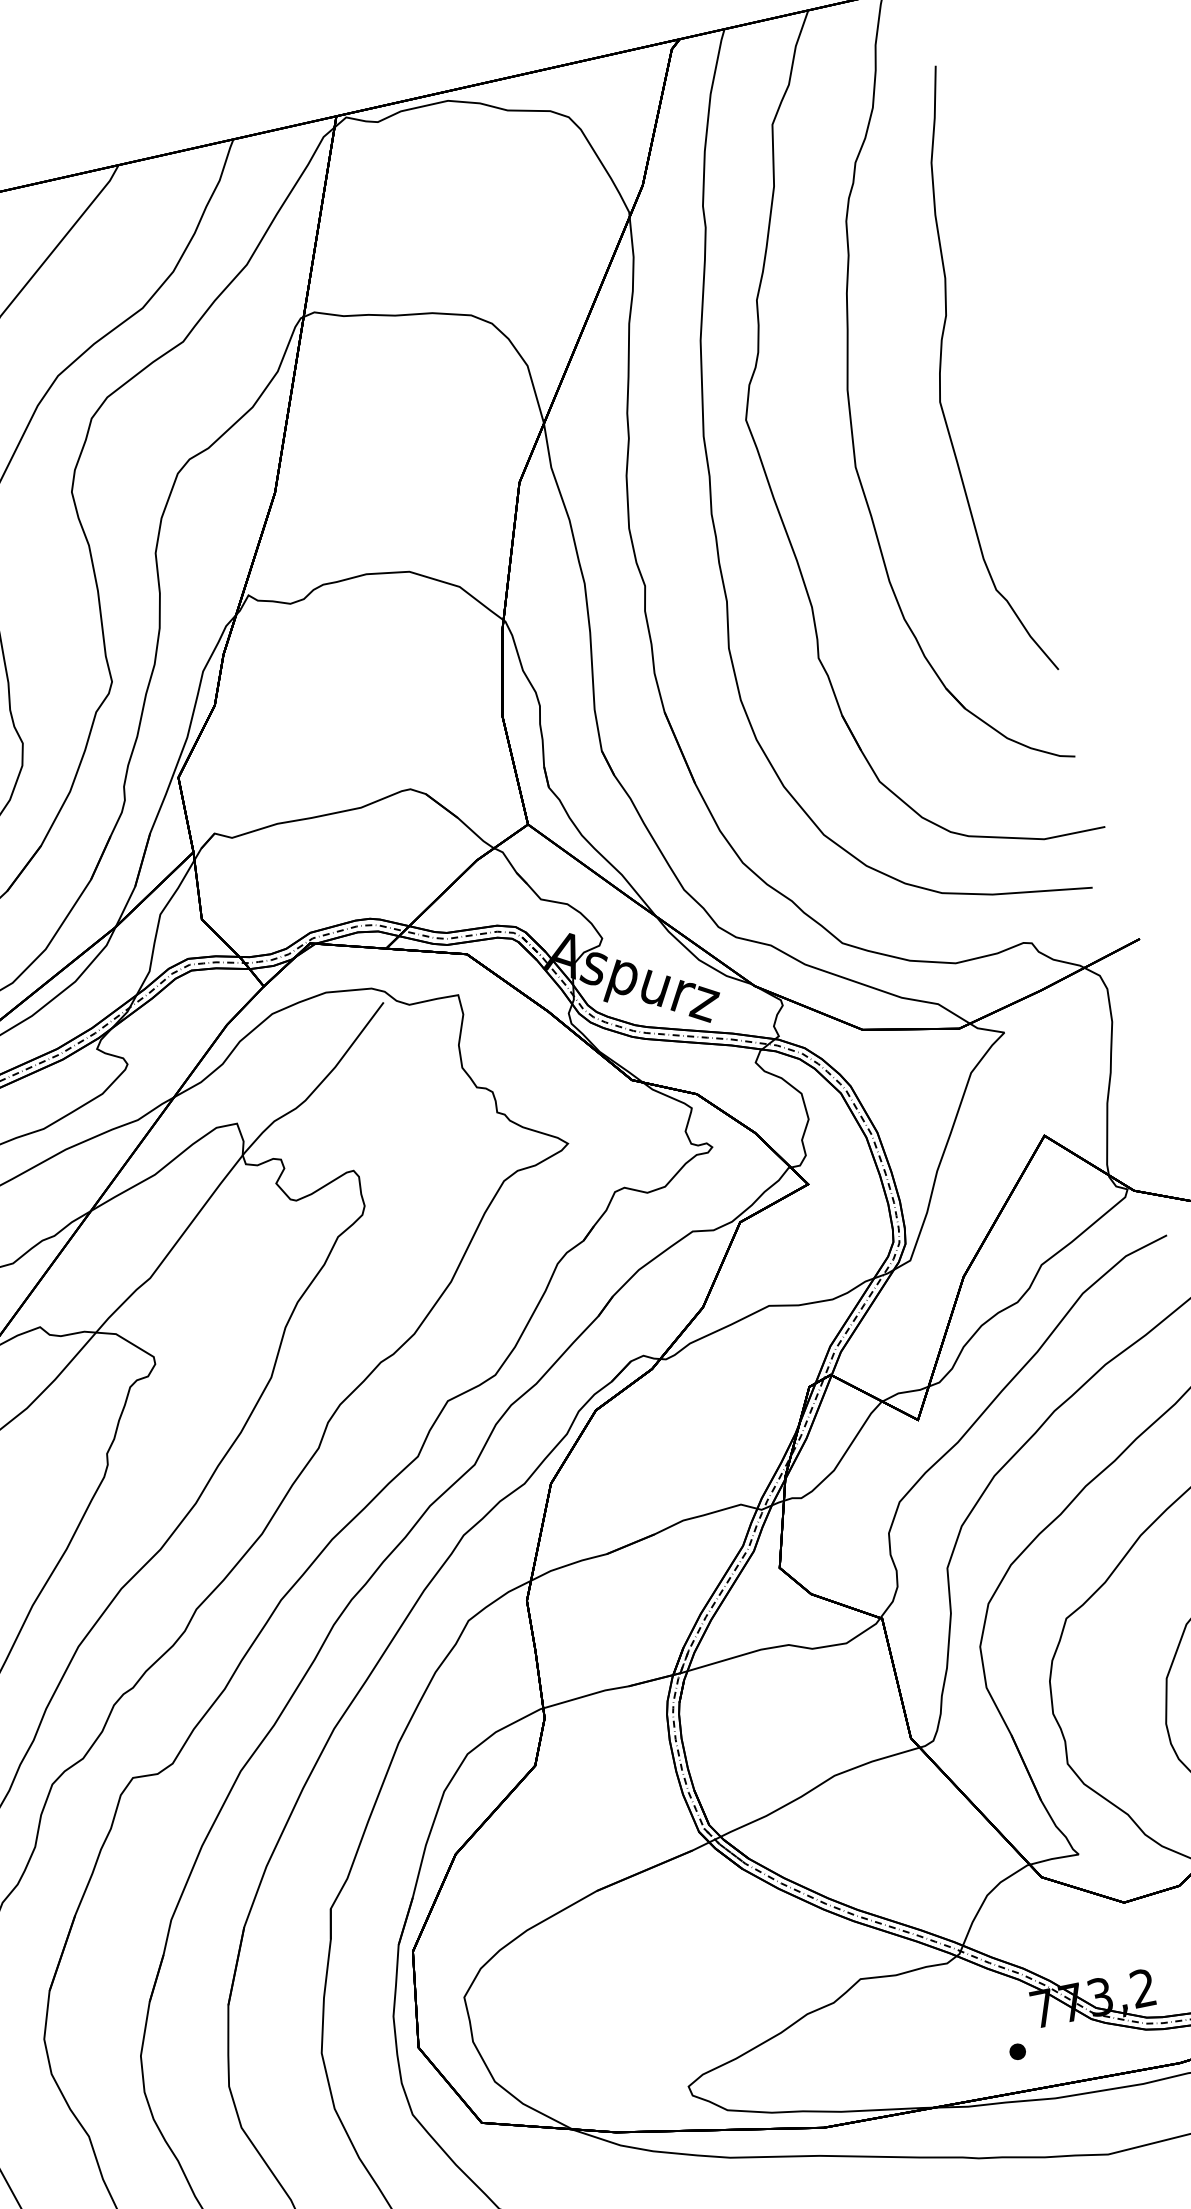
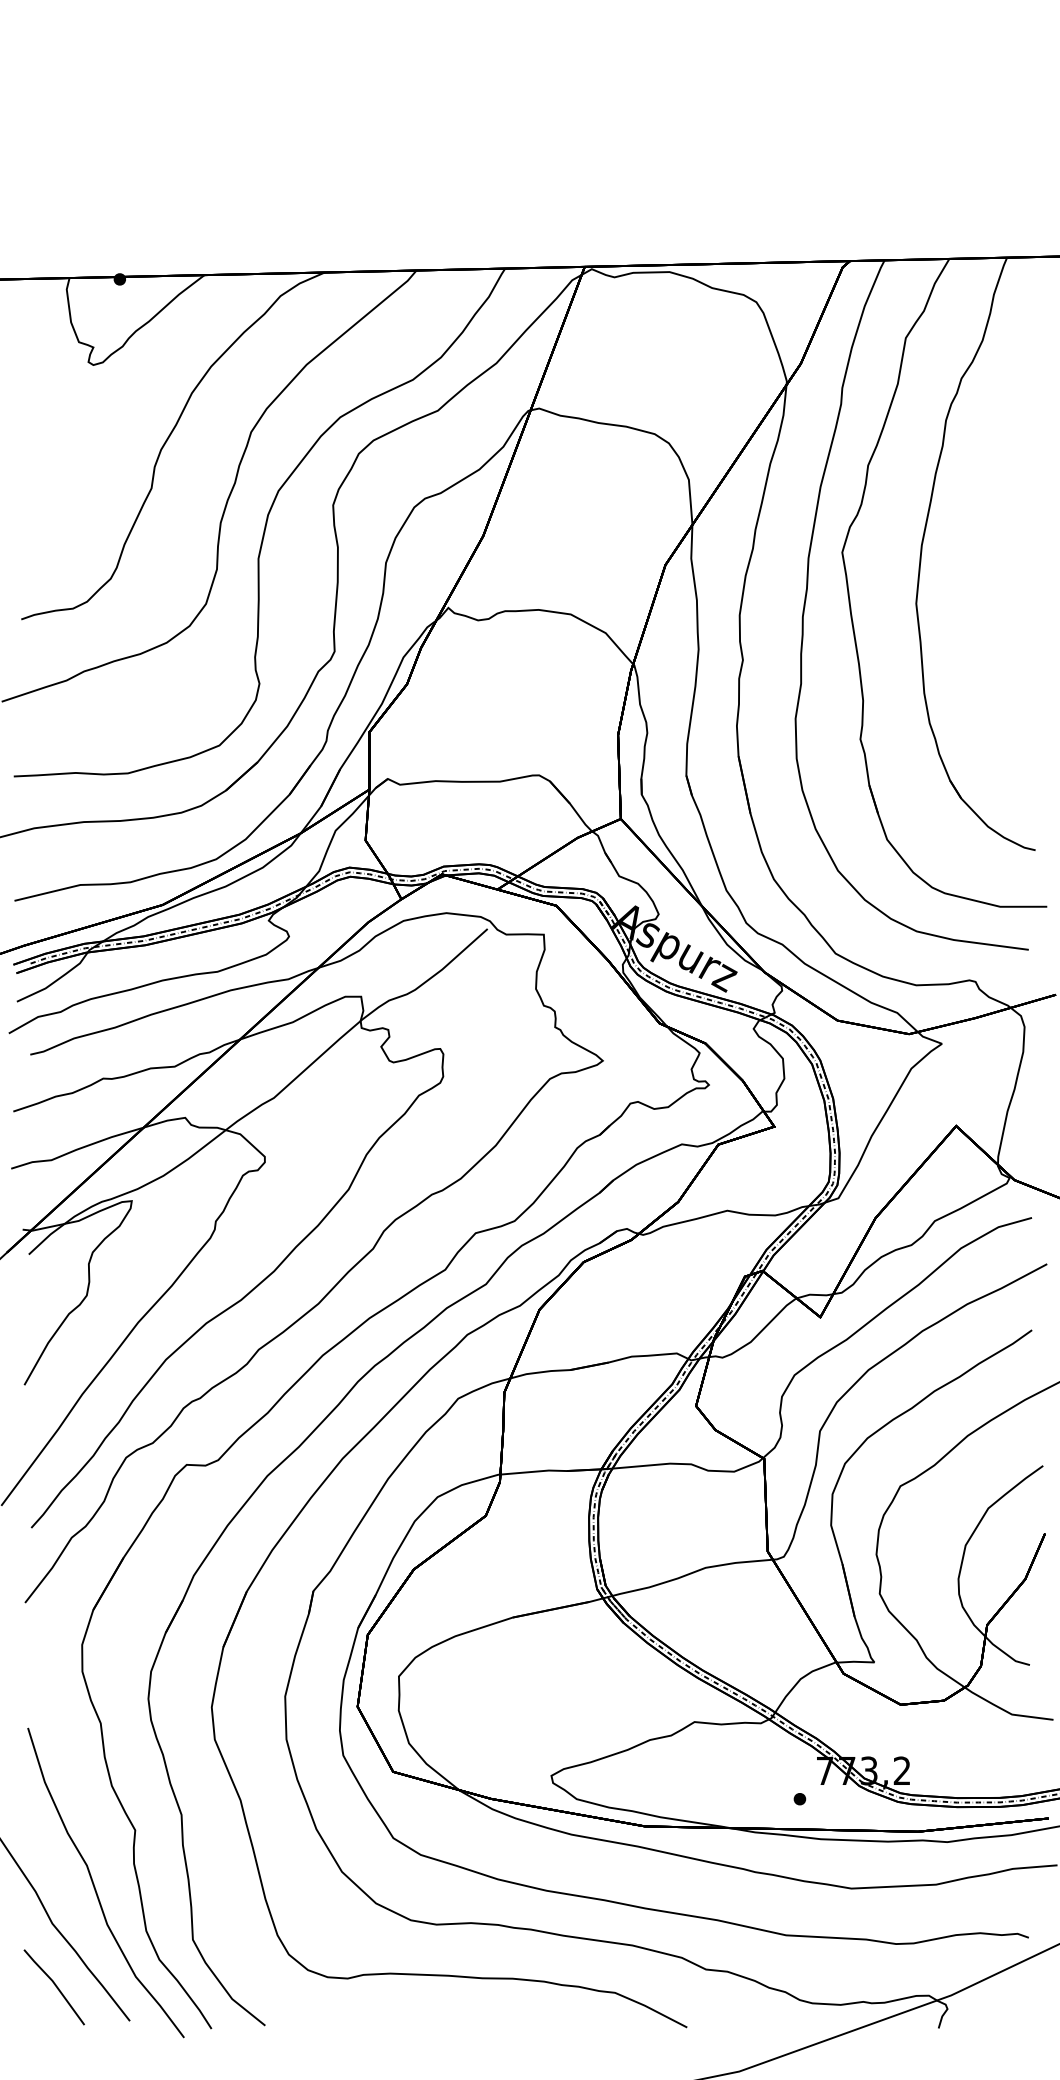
curve: (941, 369) -> (994, 544), removed

